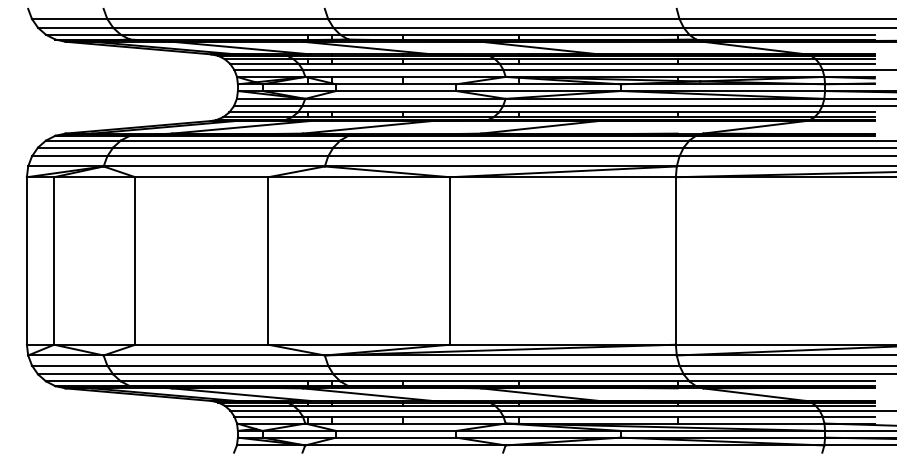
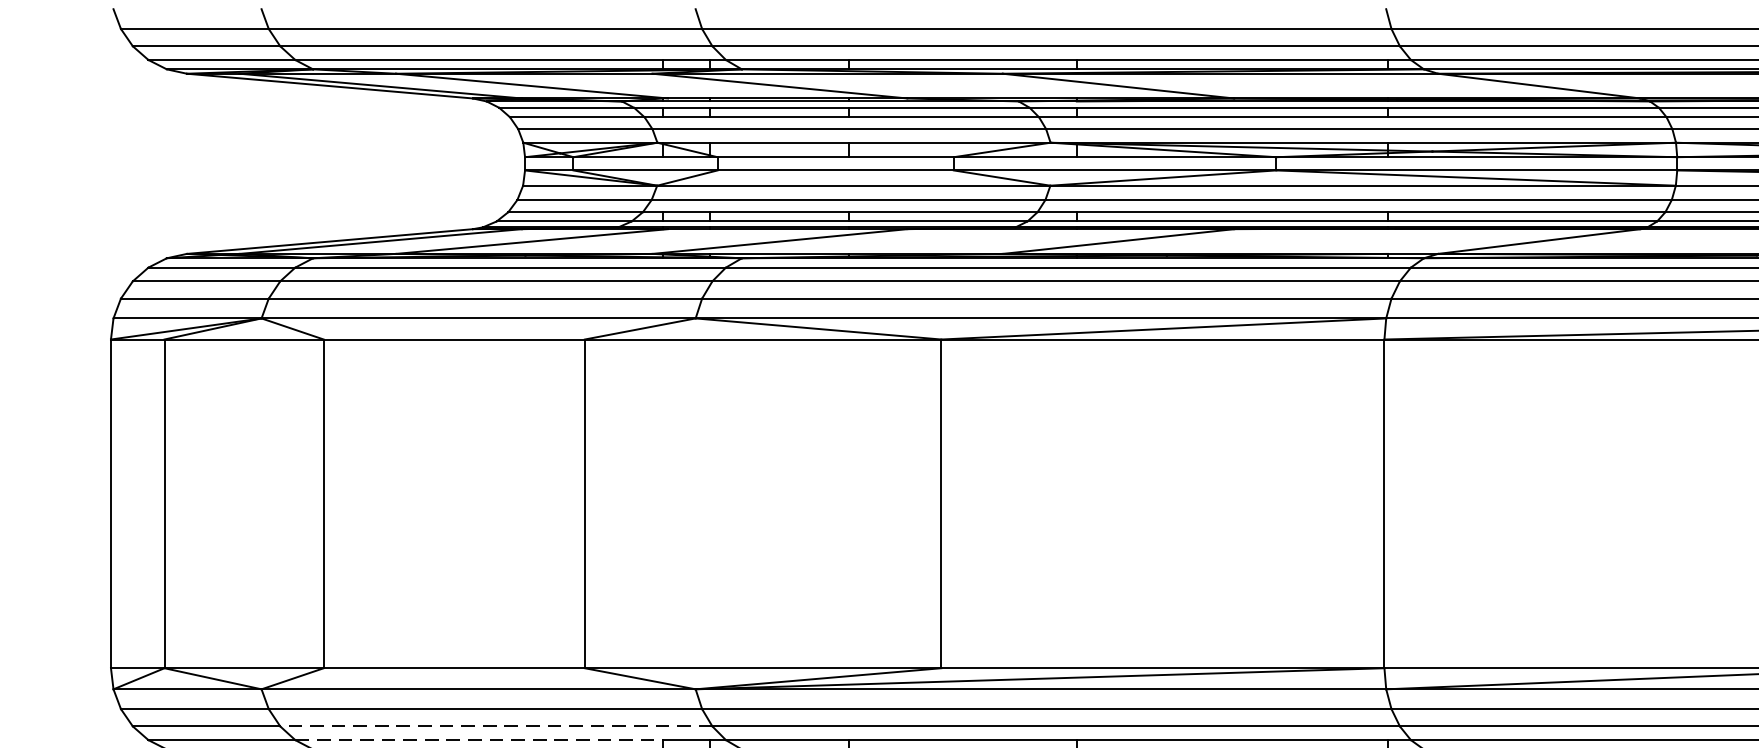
line: (222, 374) -> (494, 726), solid -> dashed
line: (214, 381) -> (479, 740), solid -> dashed

